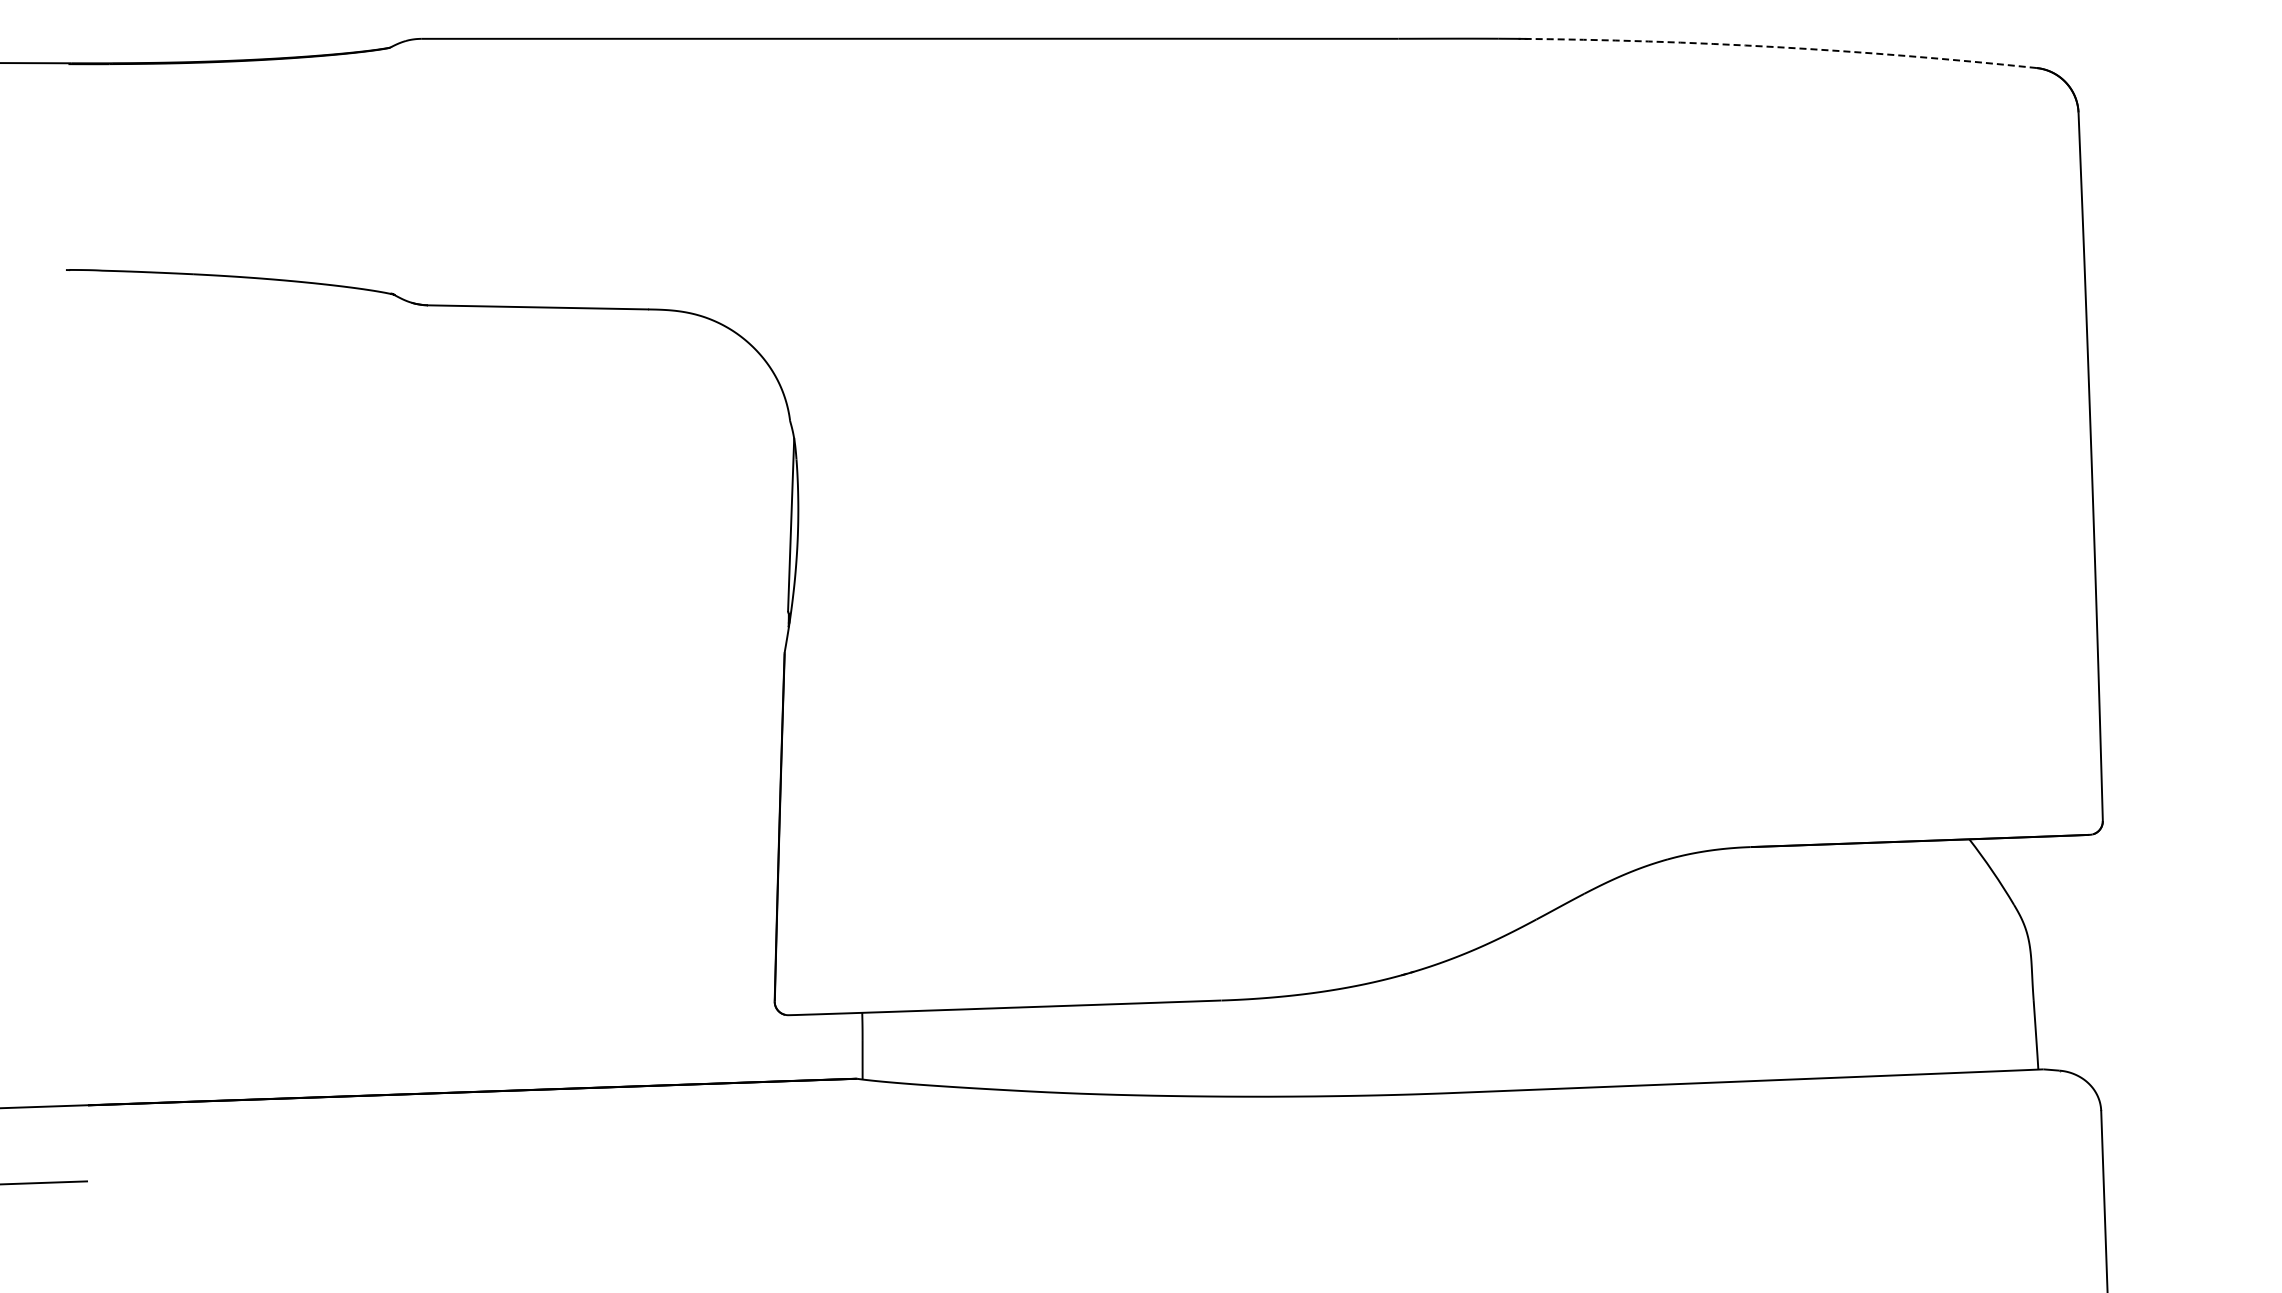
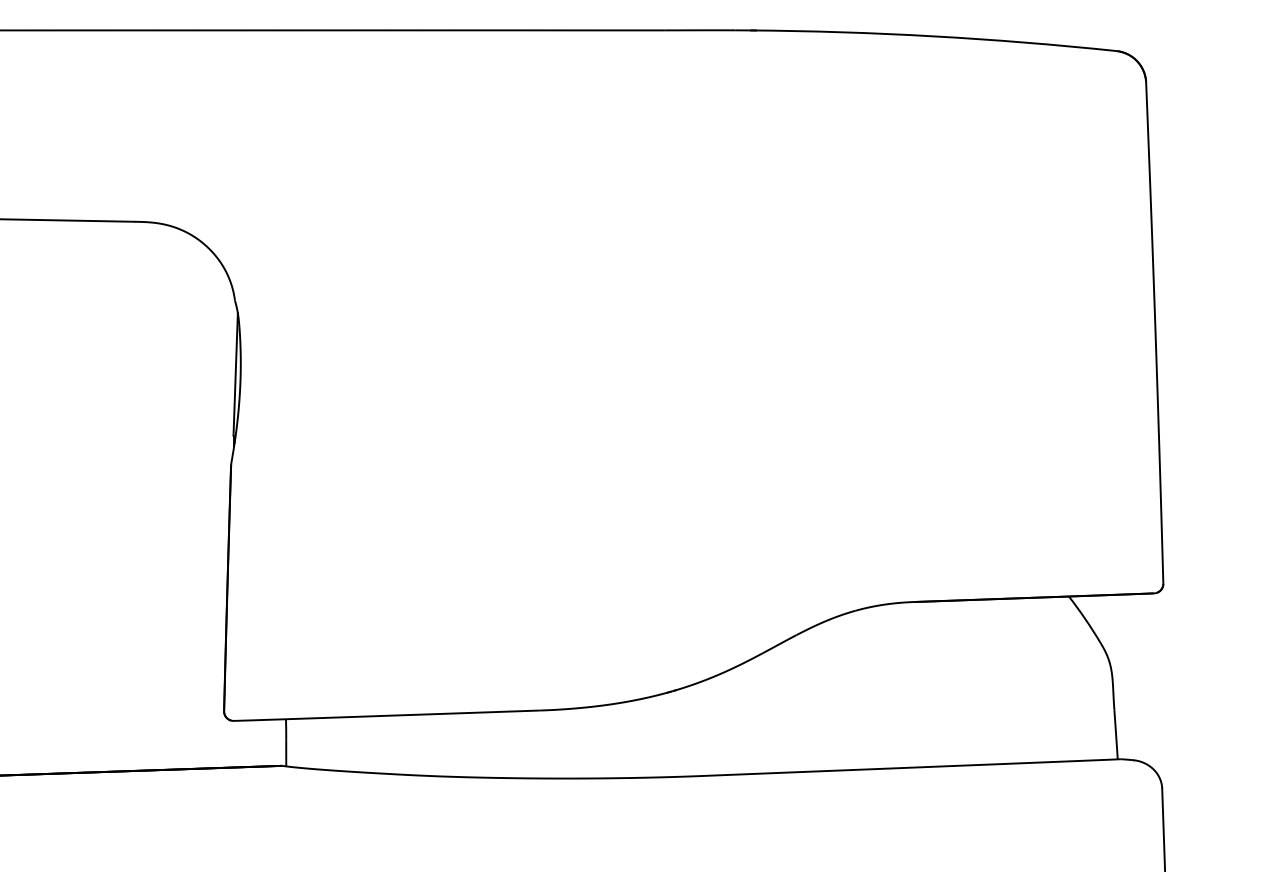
arc: (1777, 47) -> (933, 36), dashed -> solid

